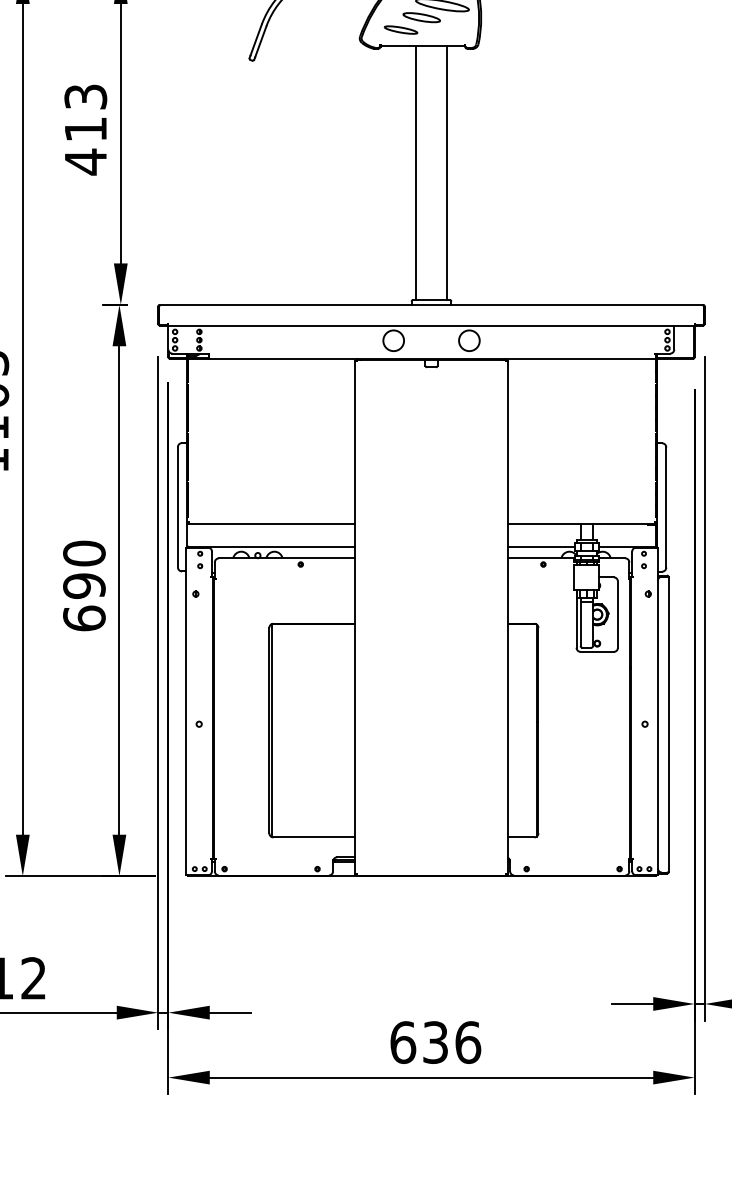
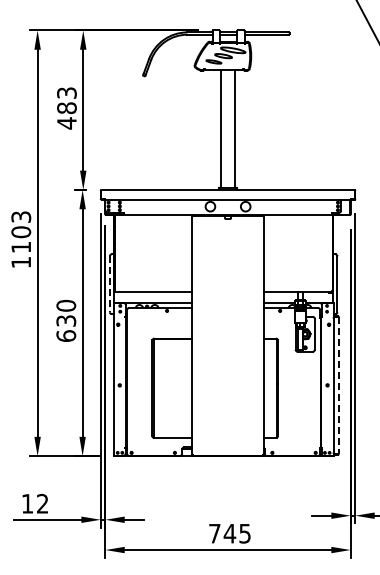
text: (84, 130) -> (66, 108), 413 -> 483
line: (177, 507) -> (109, 284), solid -> dashed
text: (84, 585) -> (66, 320), 690 -> 630
line: (668, 724) -> (338, 385), solid -> dashed
text: (436, 1042) -> (230, 533), 636 -> 745

